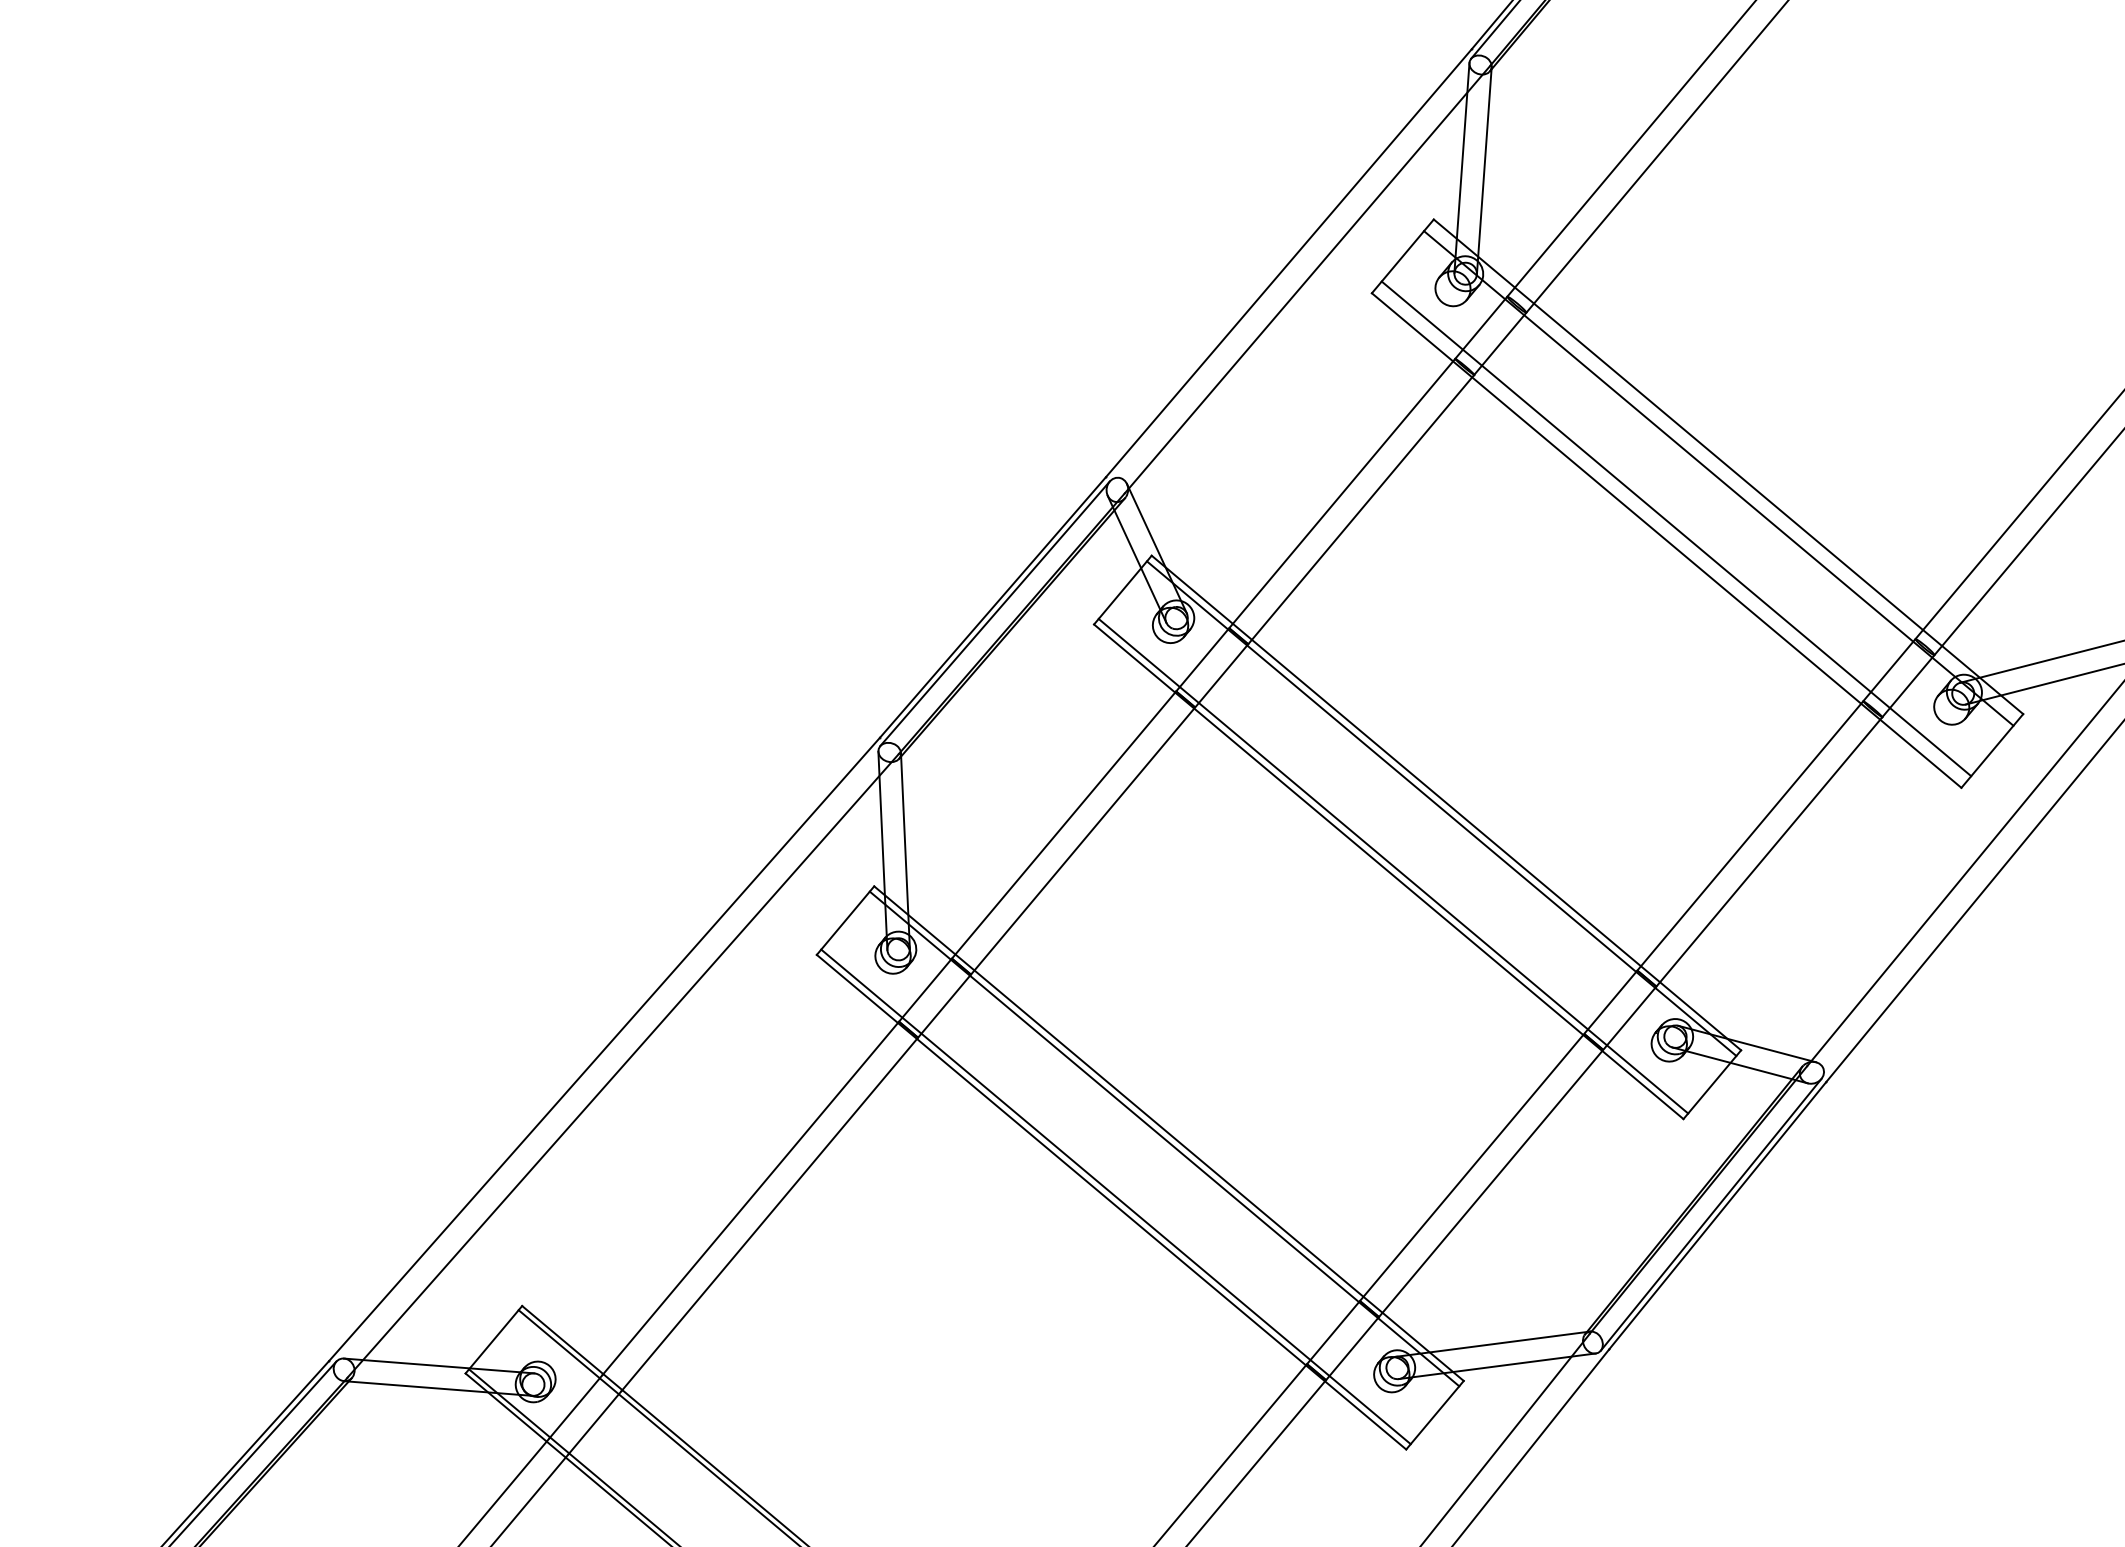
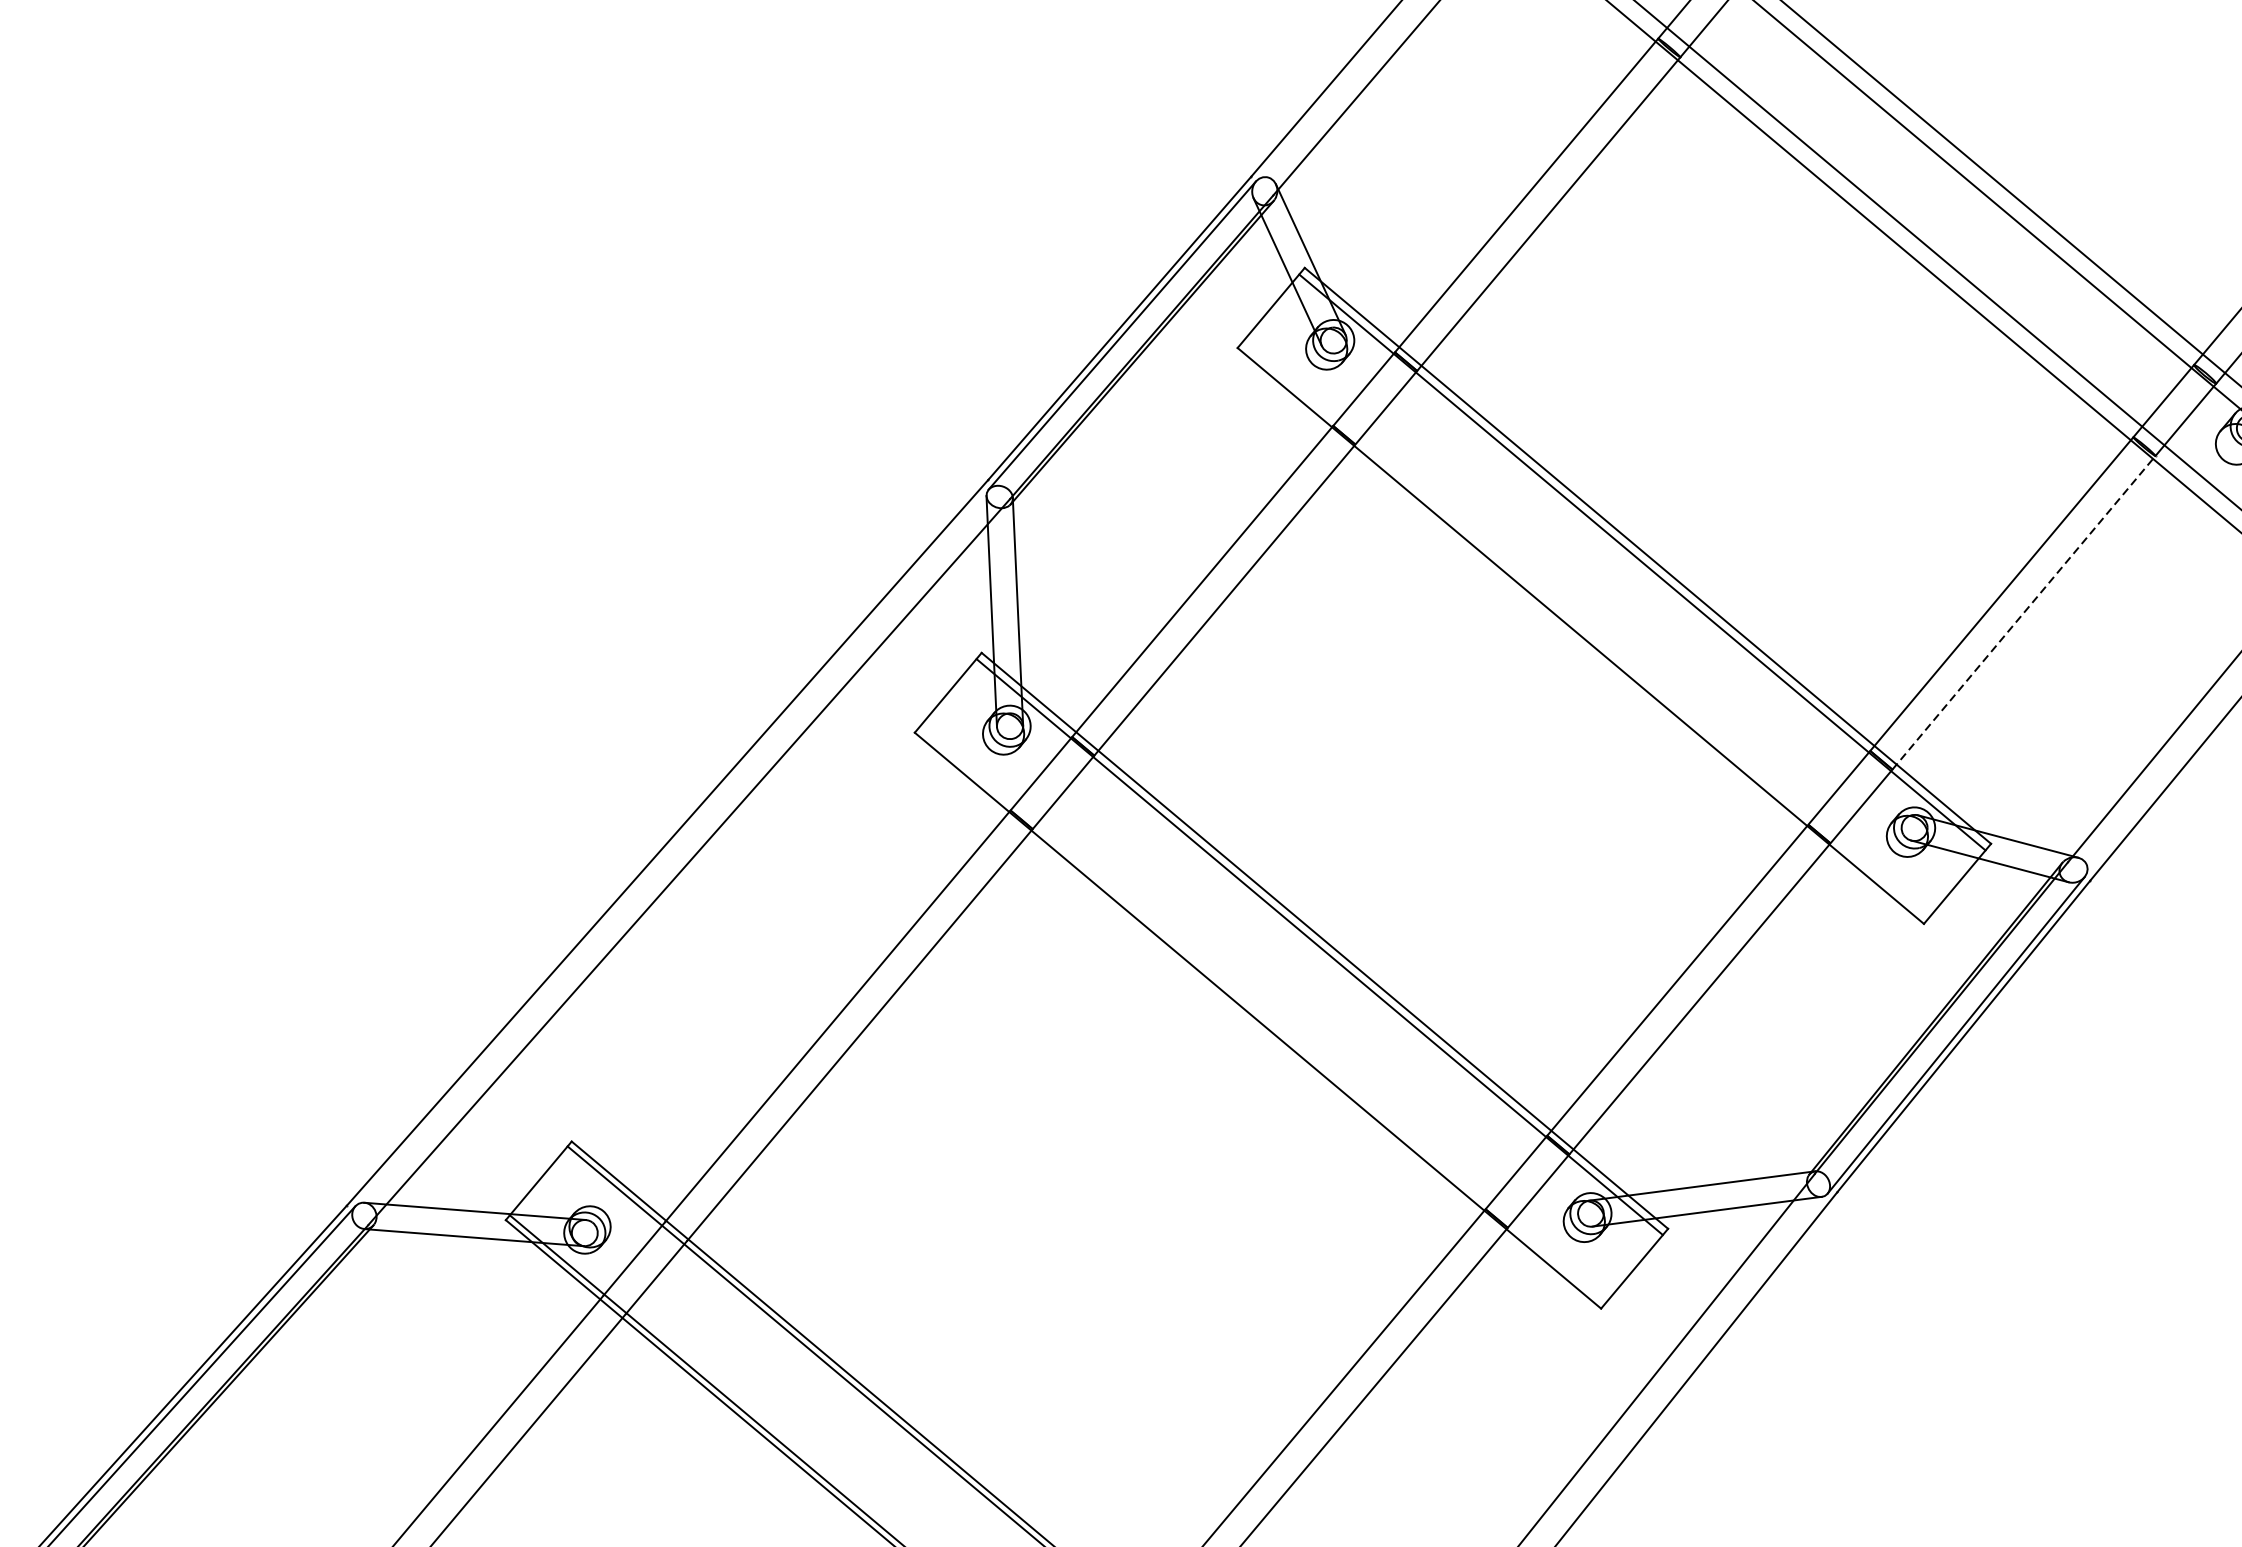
line: (1769, 851) -> (2024, 612), solid -> dashed
line: (1393, 865) -> (1586, 628), removed
line: (1115, 1196) -> (1262, 1014), removed

